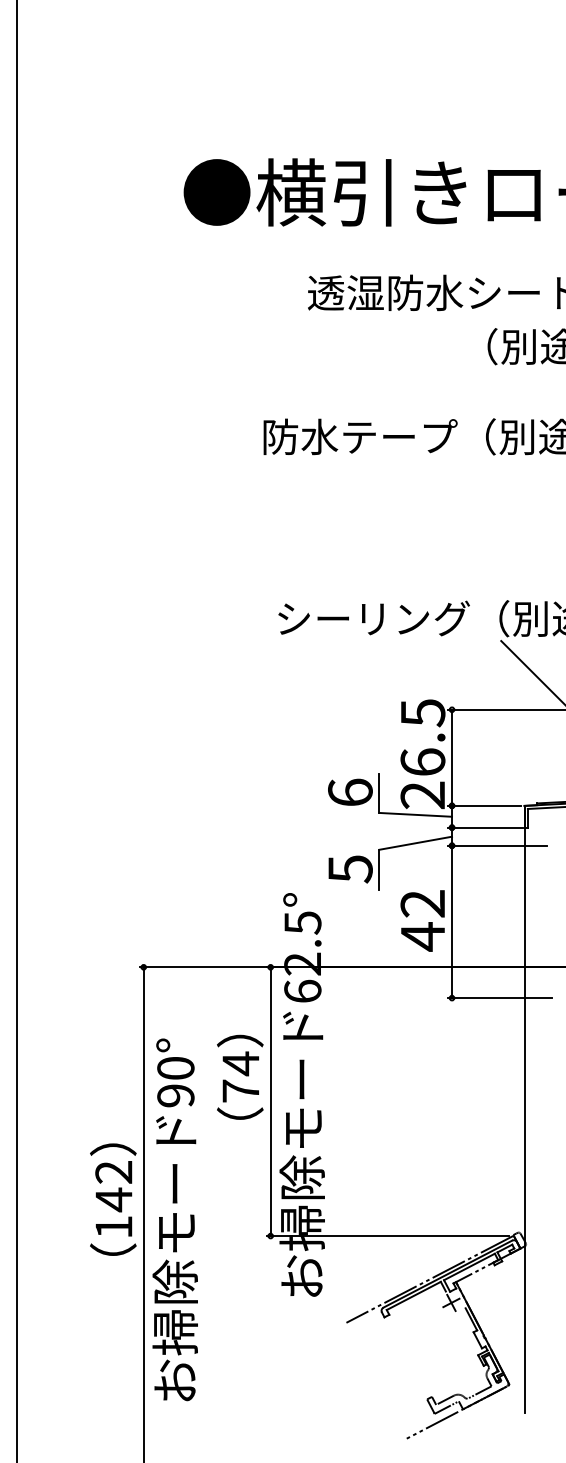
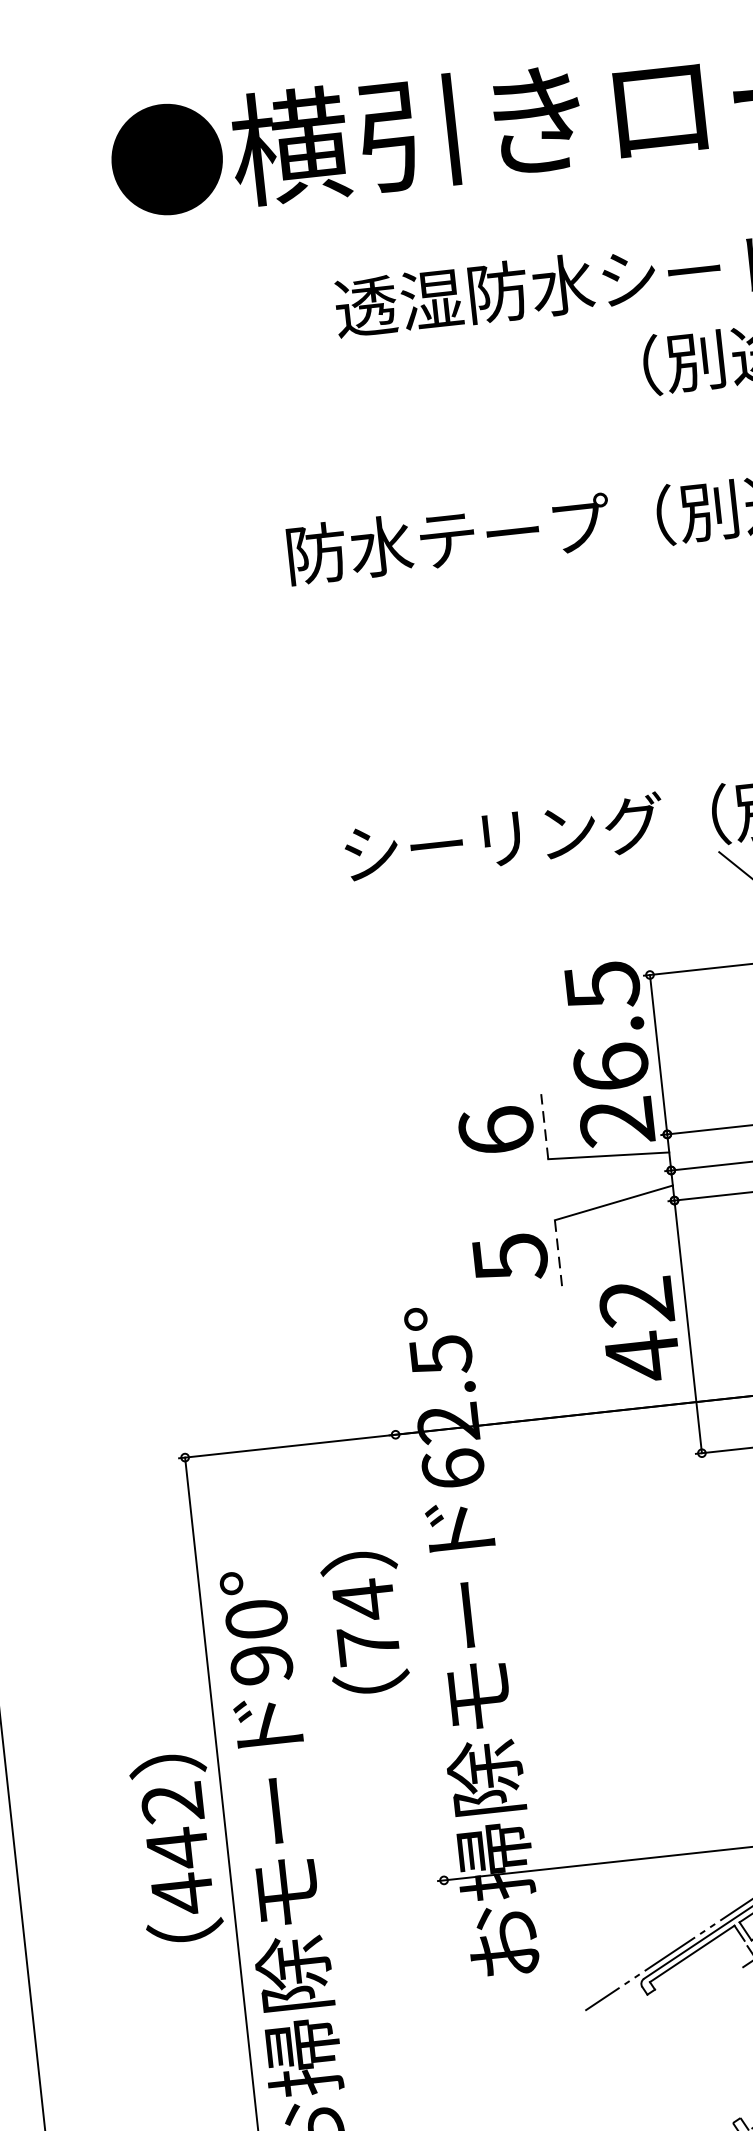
line: (379, 793) -> (544, 1126), solid -> dashed
line: (379, 869) -> (558, 1252), solid -> dashed
line: (270, 1101) -> (419, 1657), removed
text: (113, 1227) -> (181, 1894), 142 -> 442

